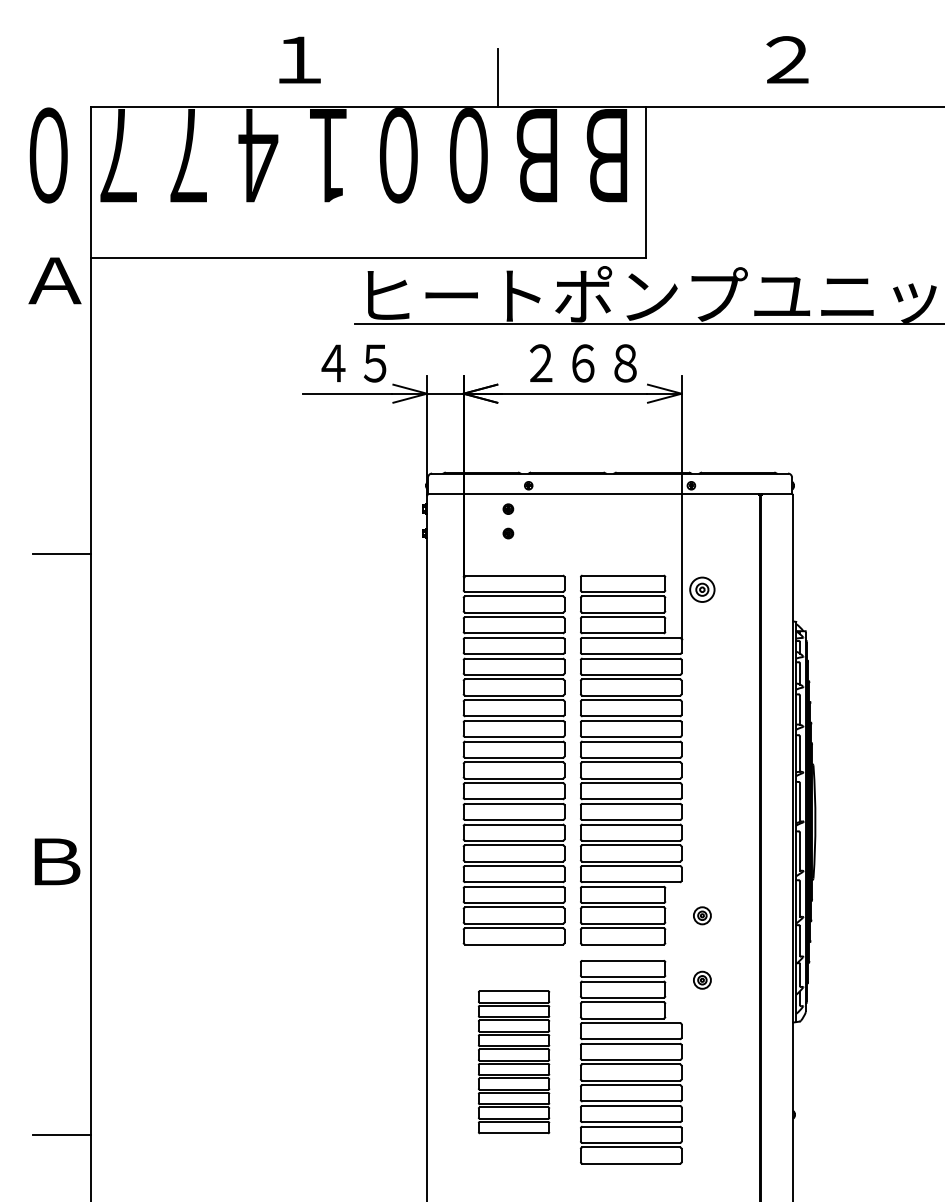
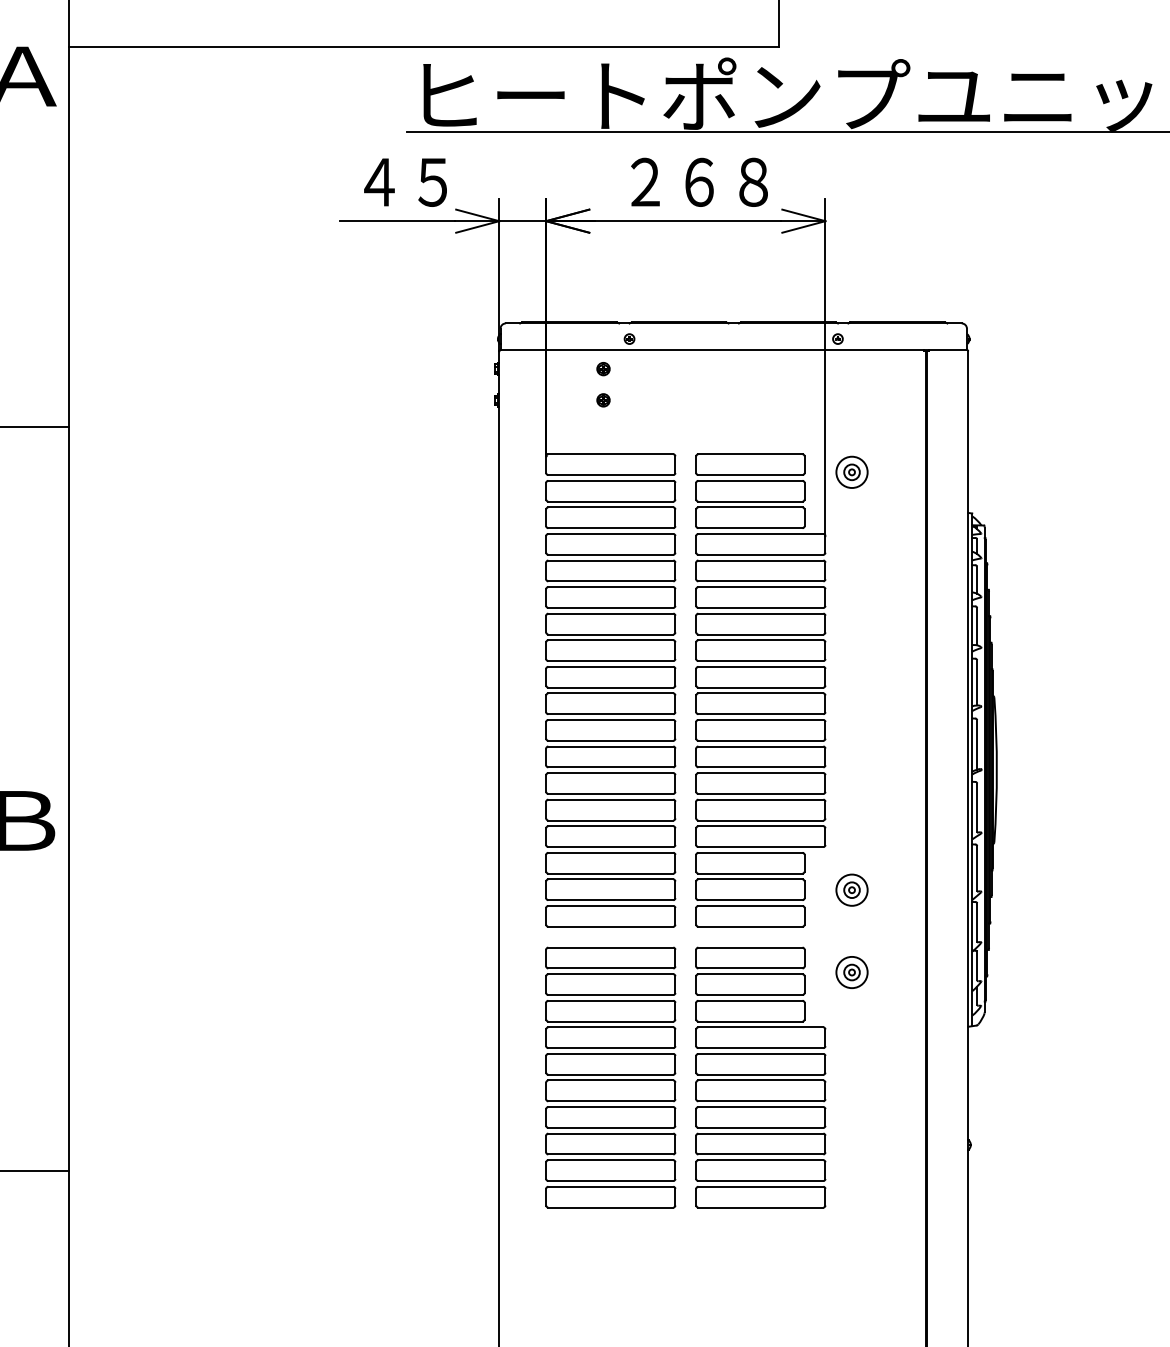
part: (702, 915) -> (852, 889), size x1.43
part: (702, 980) -> (852, 972), size x1.43
part: (513, 1062) -> (610, 1077), size x1.43

